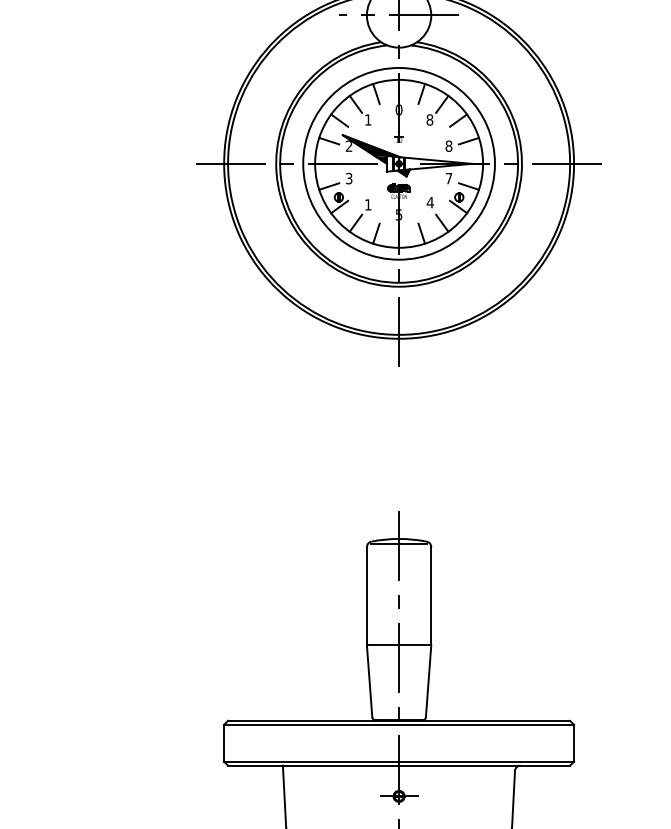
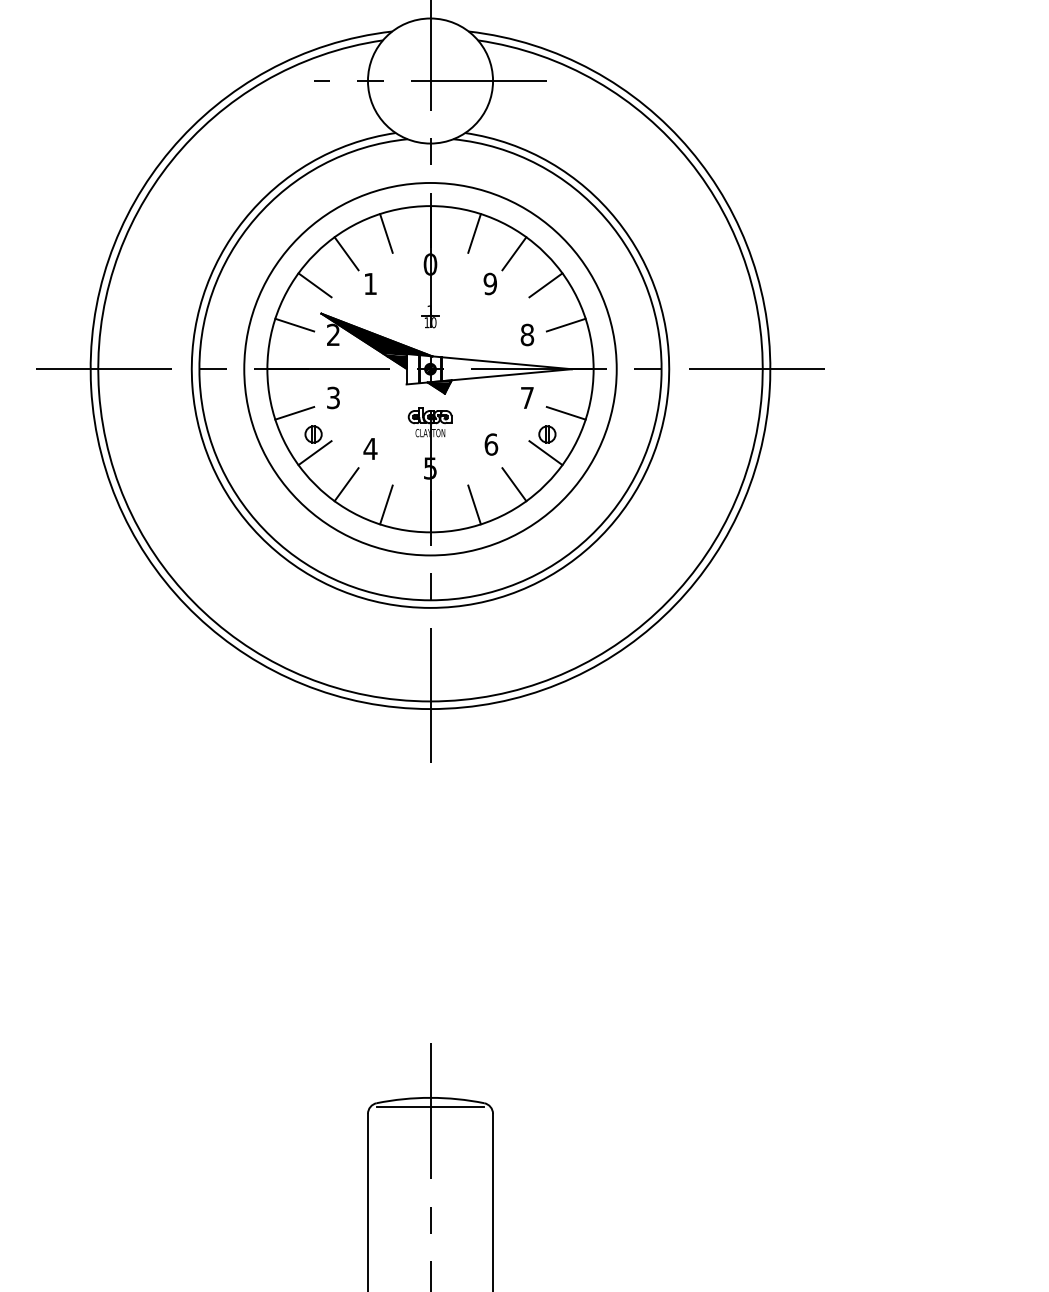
text: (429, 119) -> (489, 283), 8 -> 9
text: (429, 202) -> (489, 444), 4 -> 6
text: (367, 204) -> (369, 448), 1 -> 4

